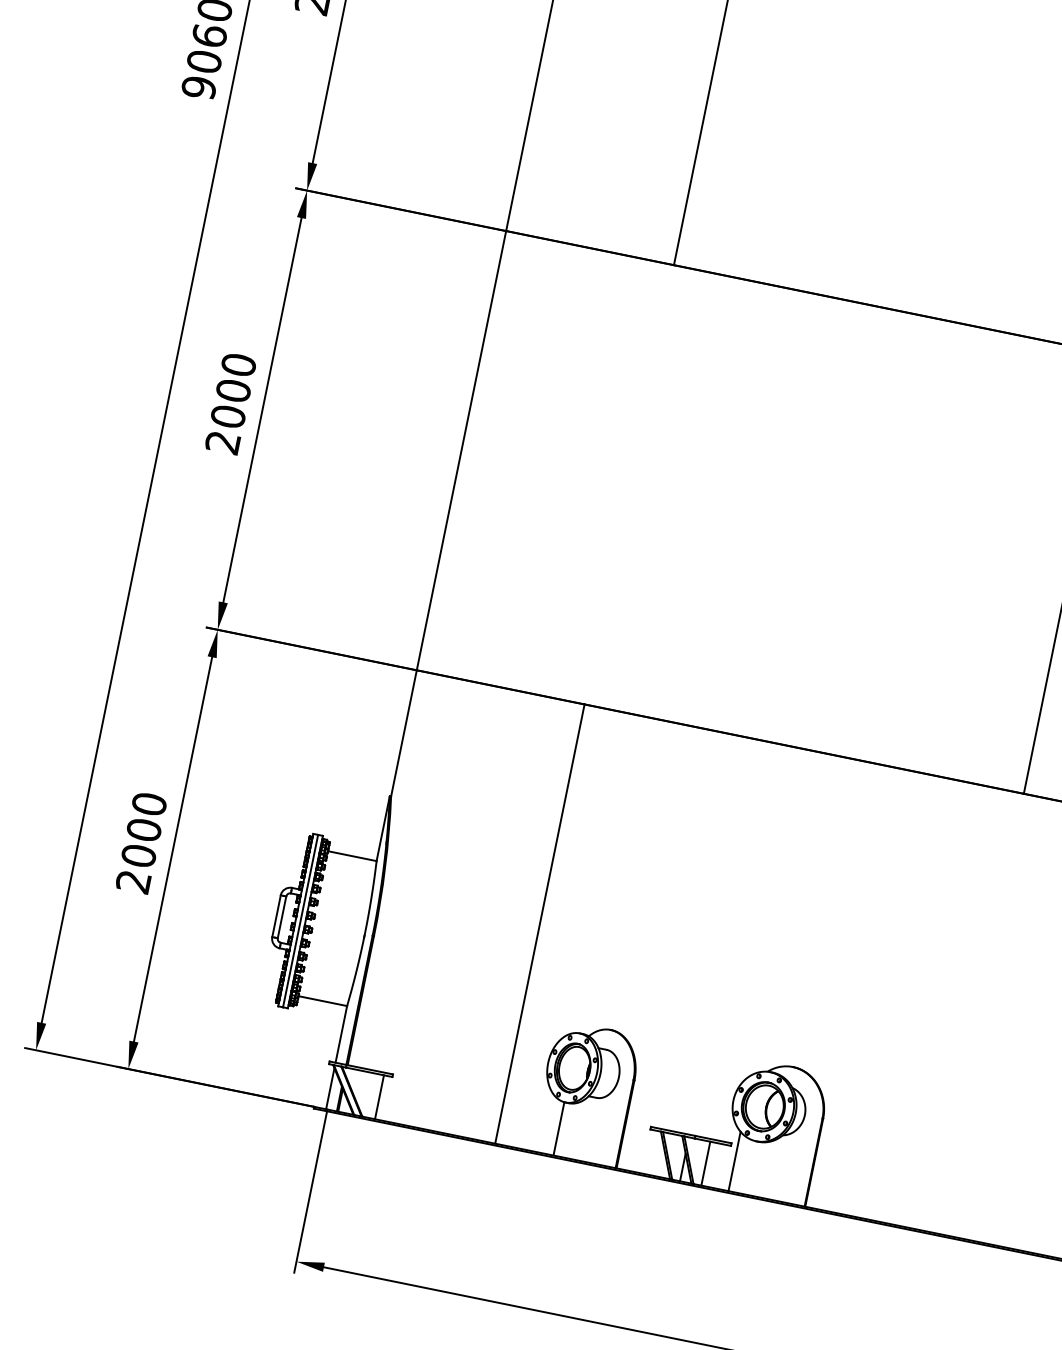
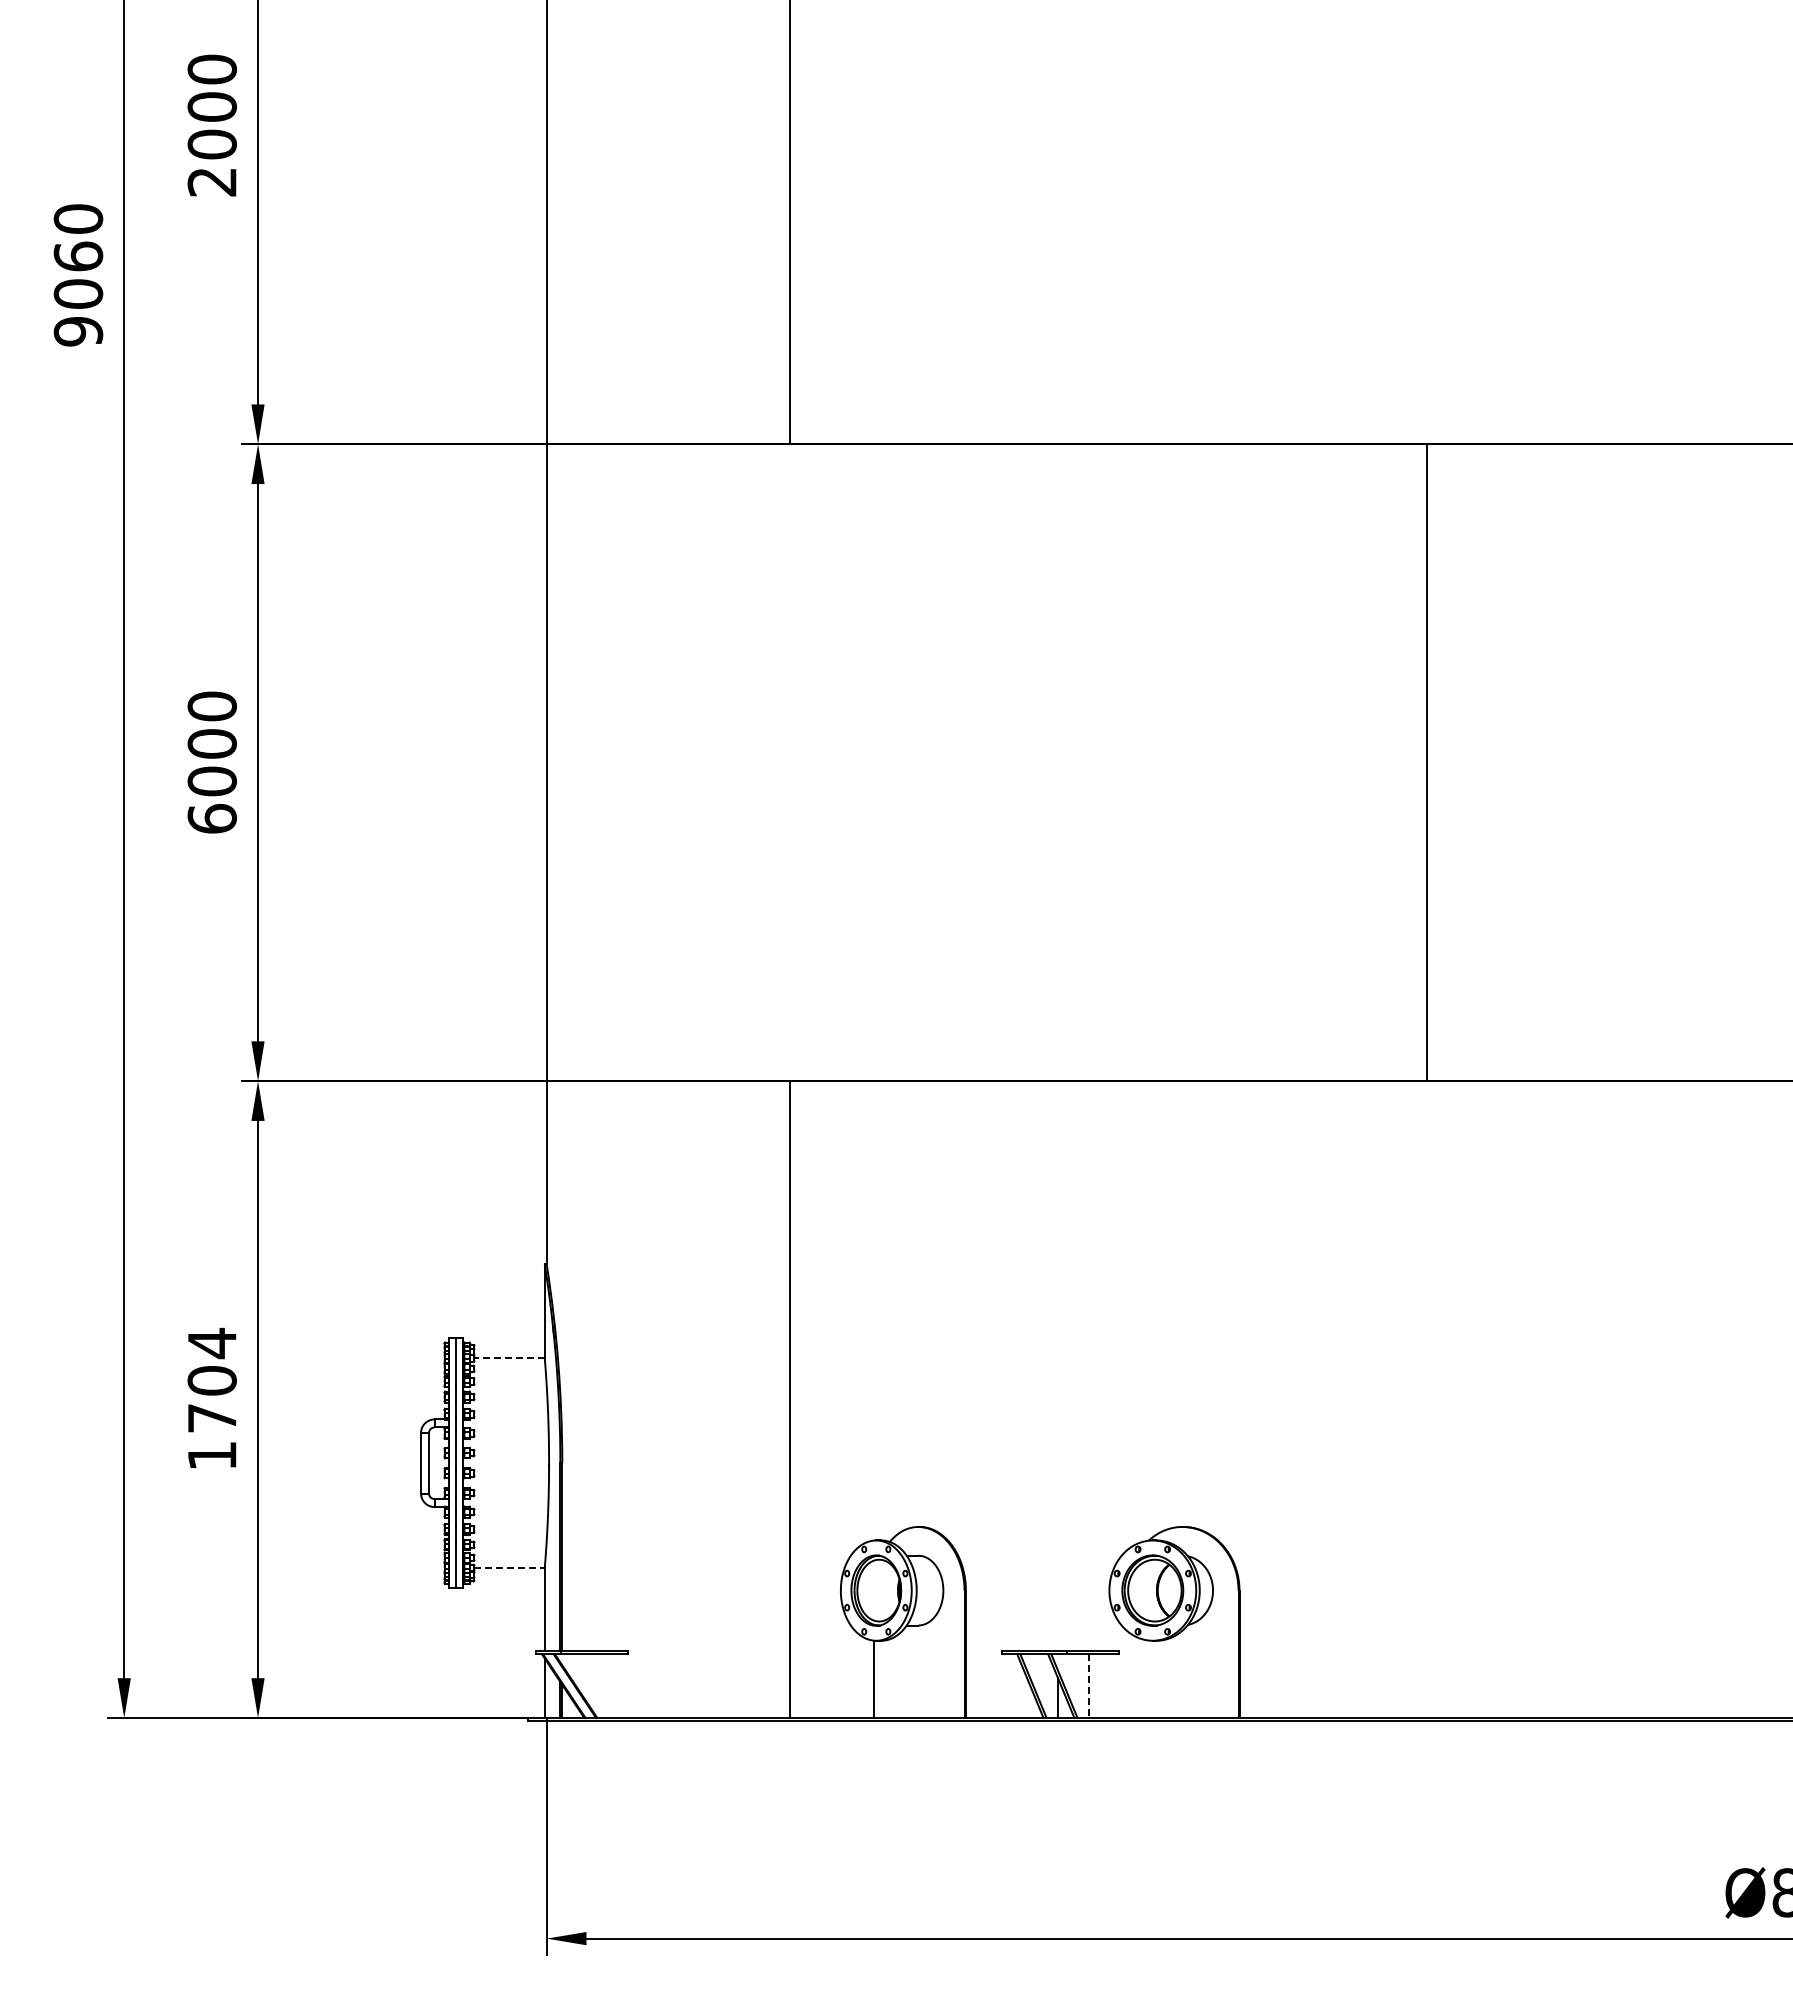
text: (223, 442) -> (212, 818), 2000 -> 6000
text: (141, 842) -> (211, 1398), 2000 -> 1704
line: (352, 856) -> (509, 1358), solid -> dashed
line: (323, 1001) -> (510, 1568), solid -> dashed
line: (379, 1097) -> (615, 1686), removed
line: (734, 1161) -> (1128, 1674), removed
line: (705, 1163) -> (1088, 1686), solid -> dashed

